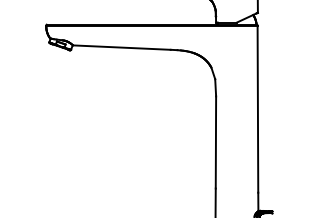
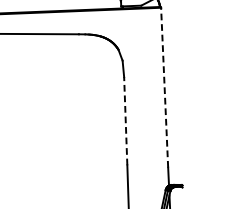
line: (257, 109) -> (164, 88), solid -> dashed
line: (215, 141) -> (125, 120), solid -> dashed

